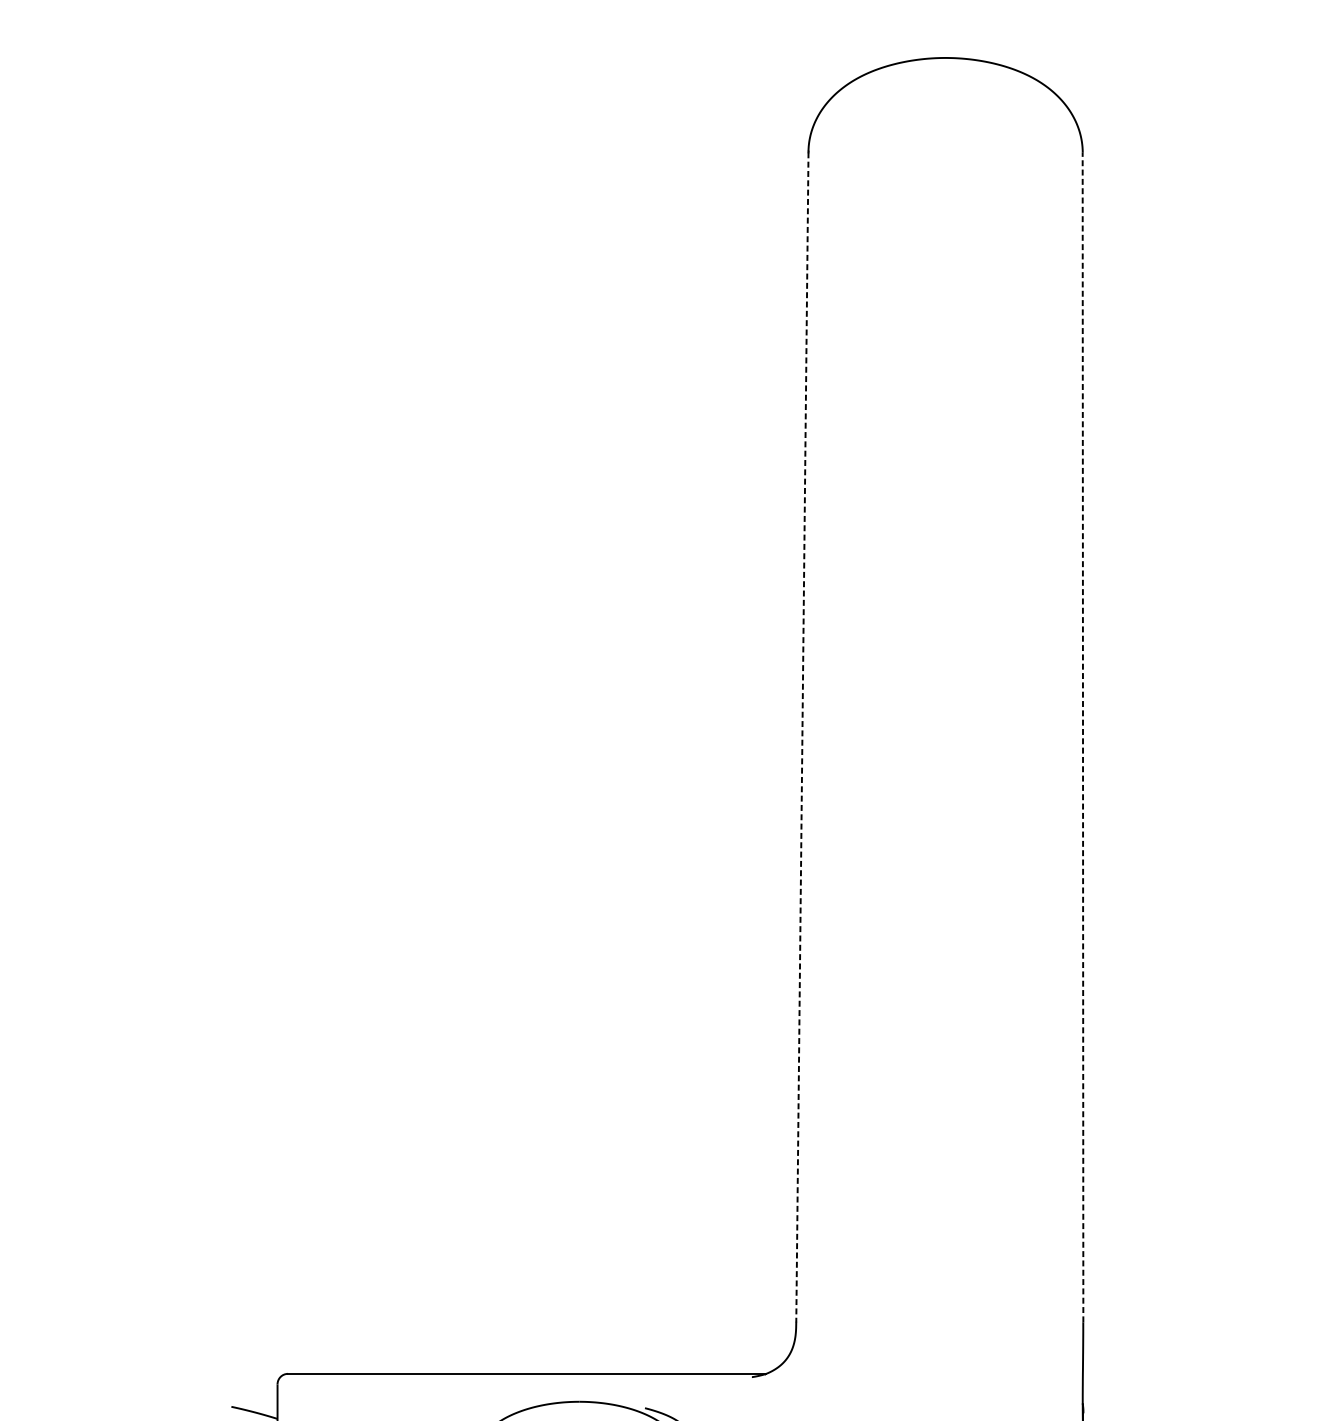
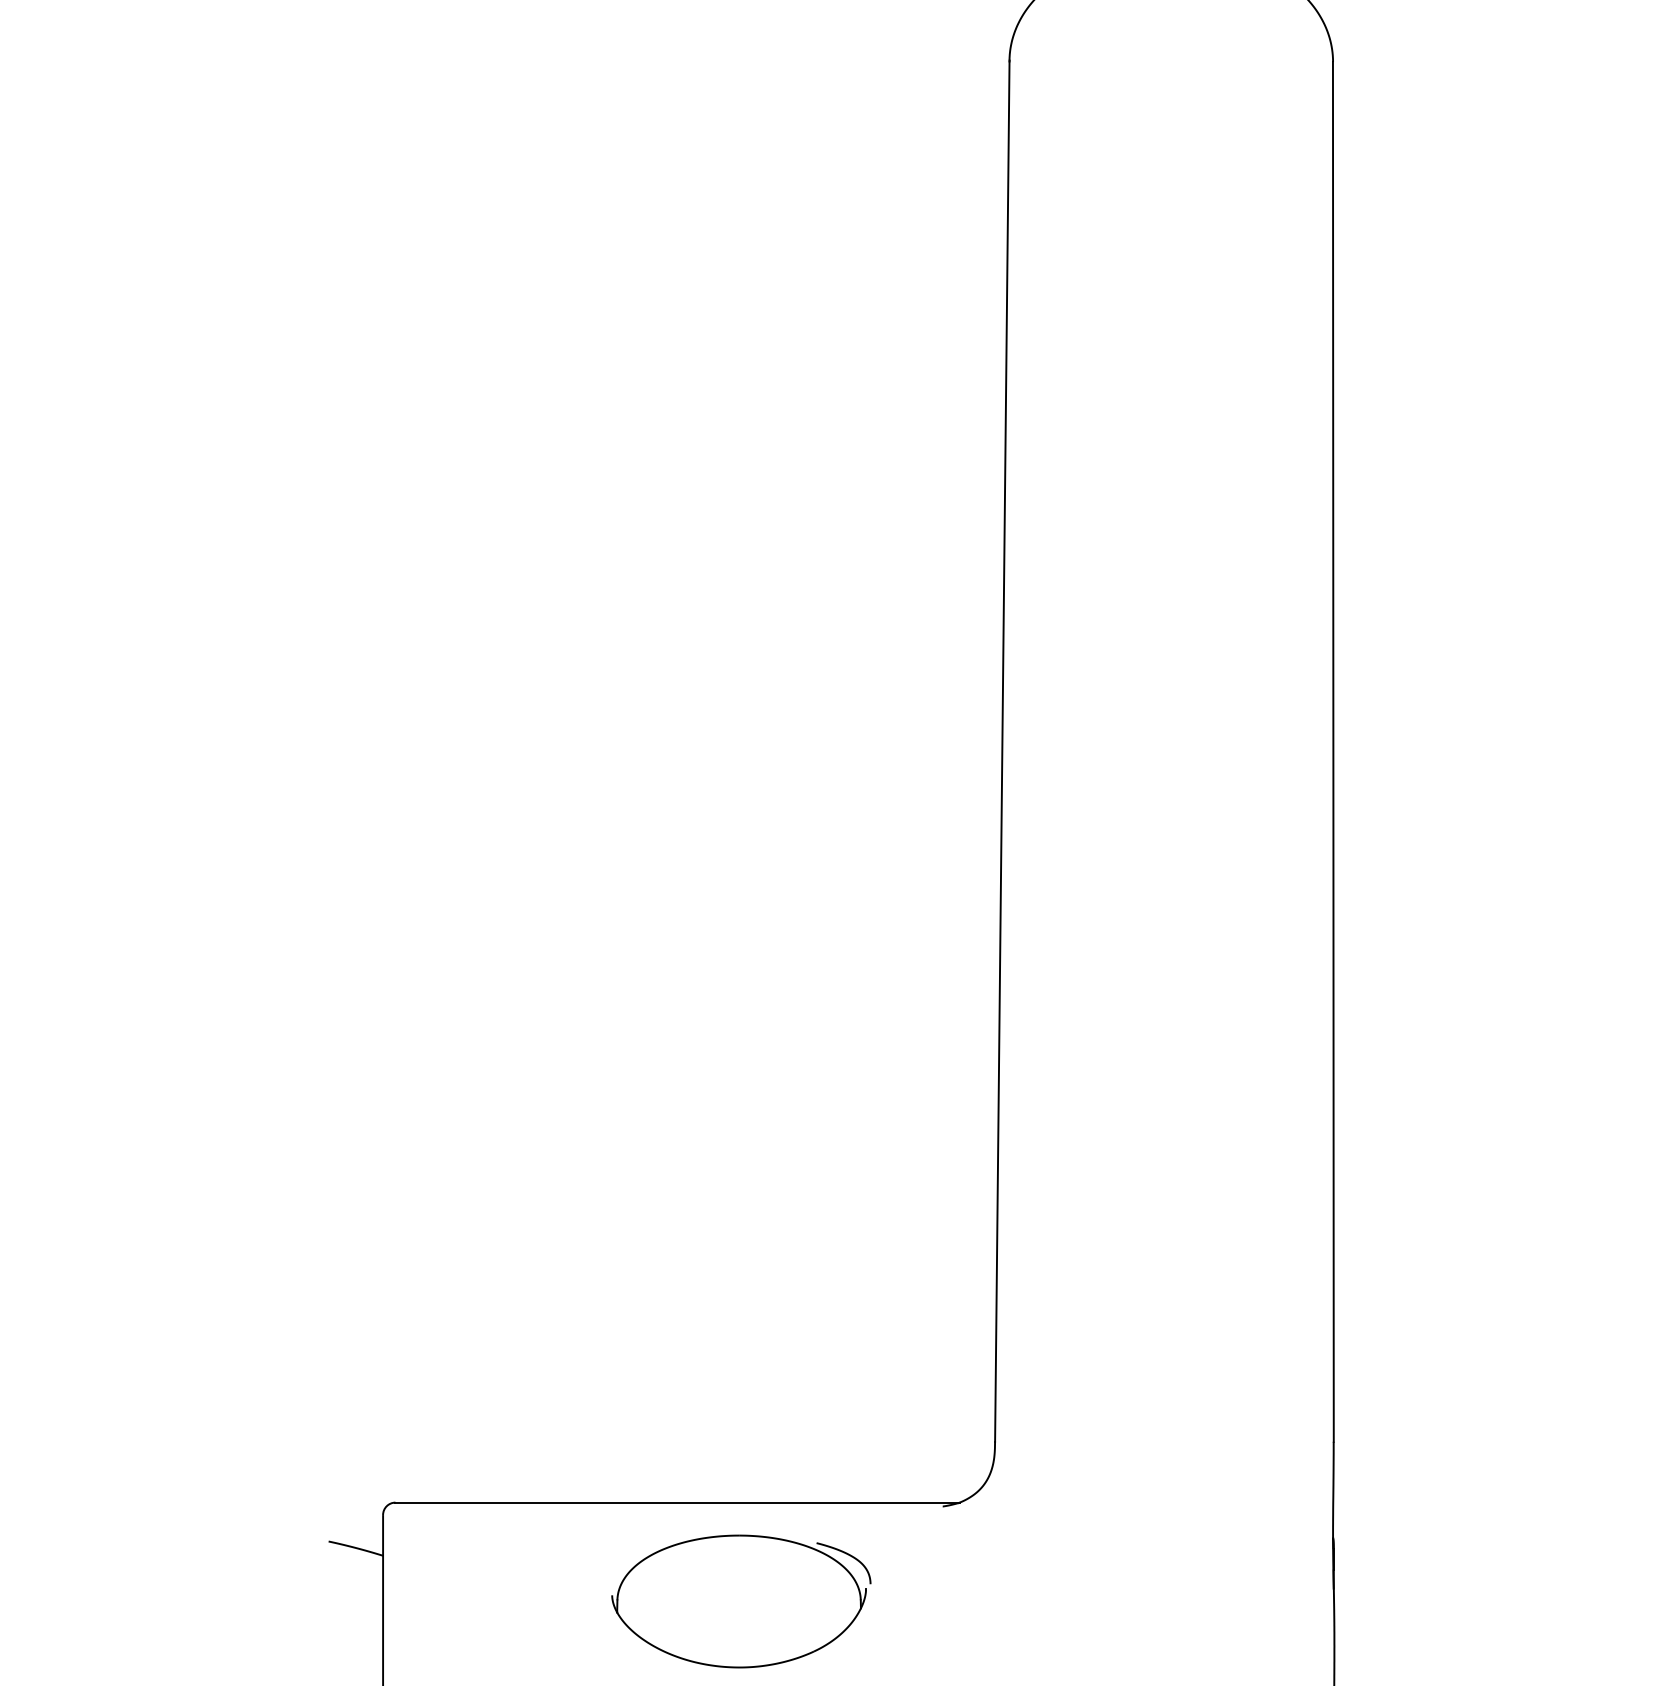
line: (1083, 737) -> (1333, 751), dashed -> solid
line: (802, 738) -> (1002, 752), dashed -> solid

